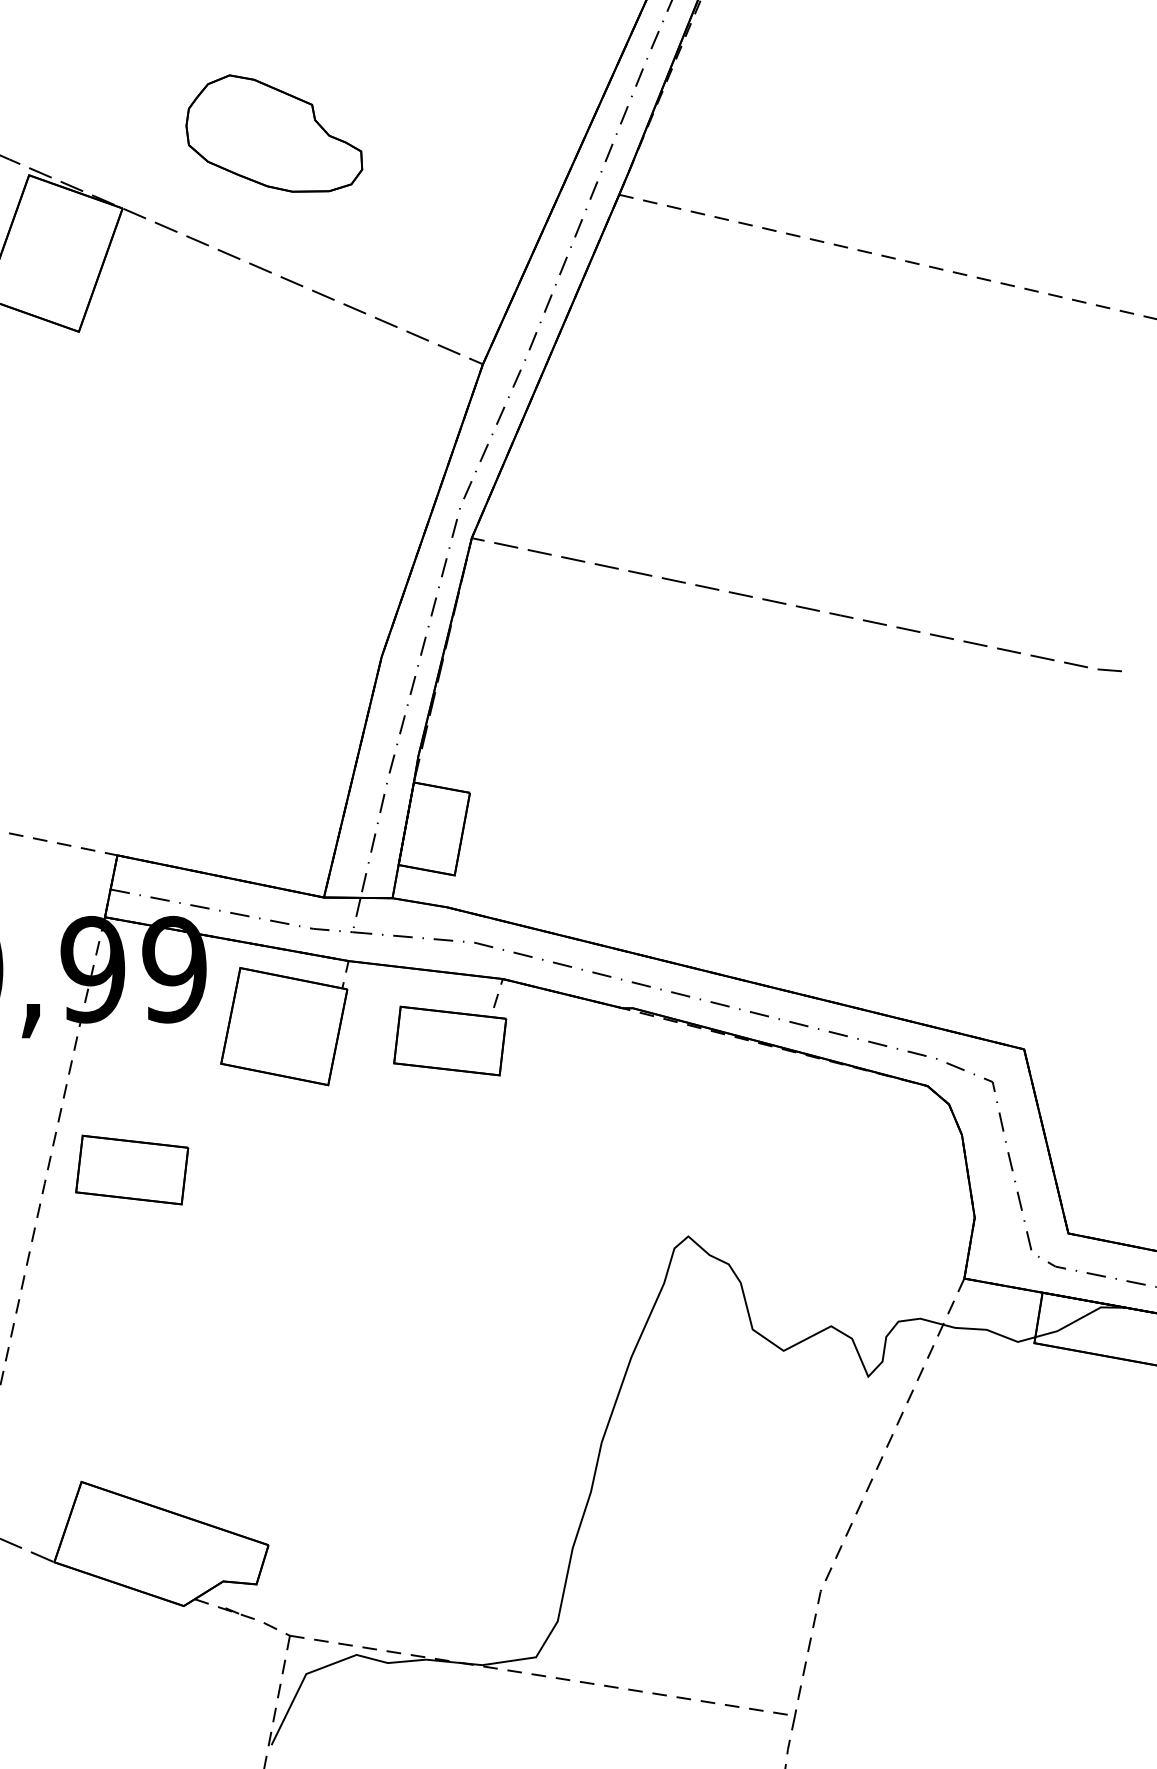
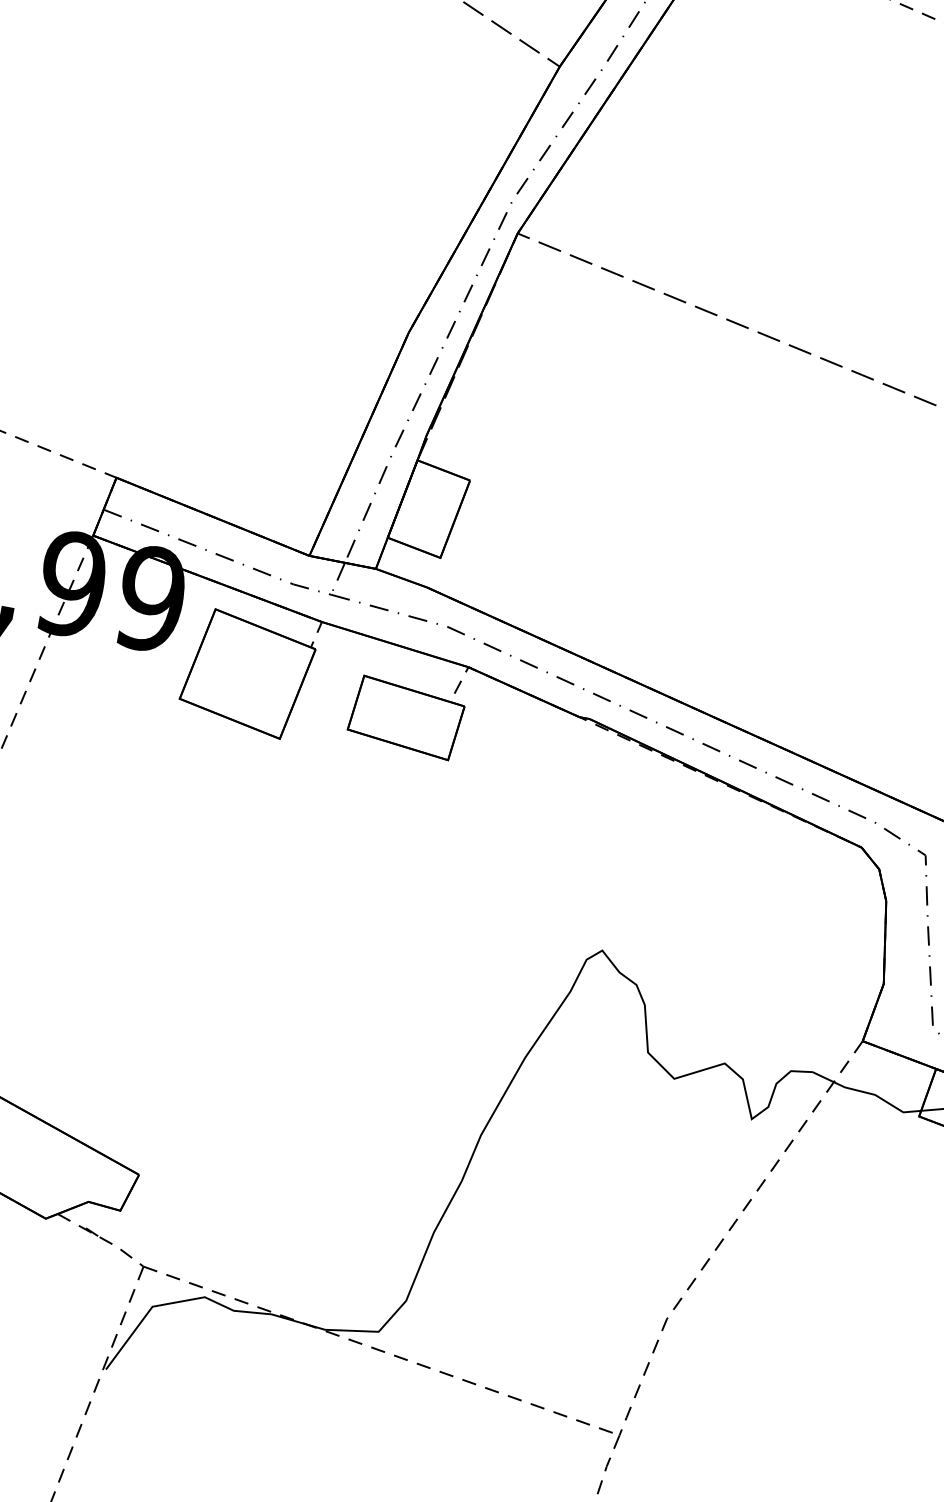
part: (132, 1169) -> (74, 785), removed

